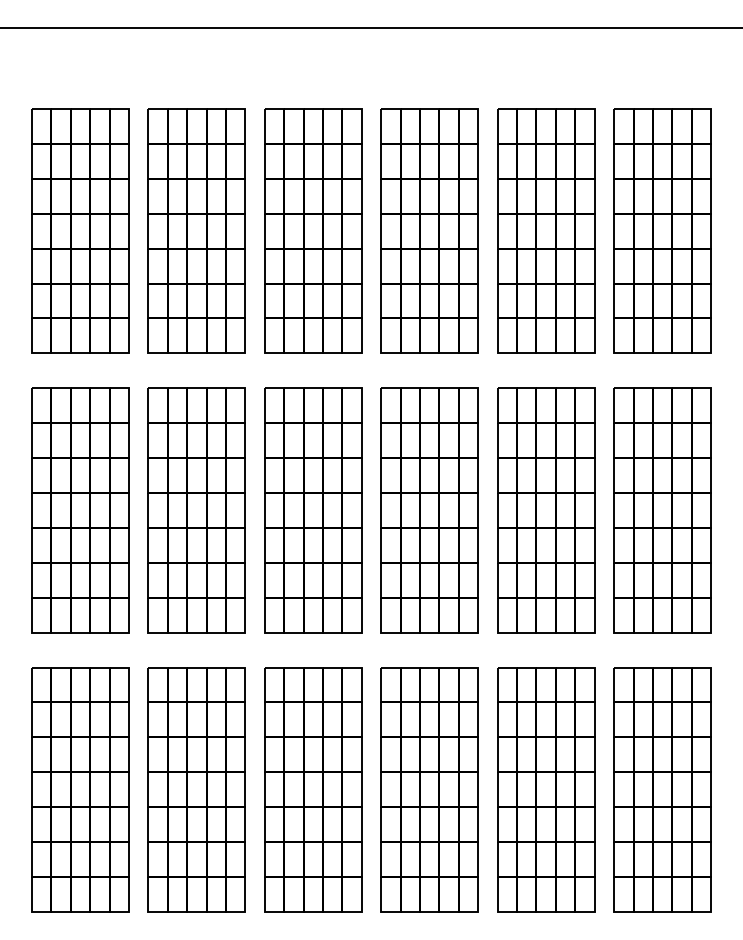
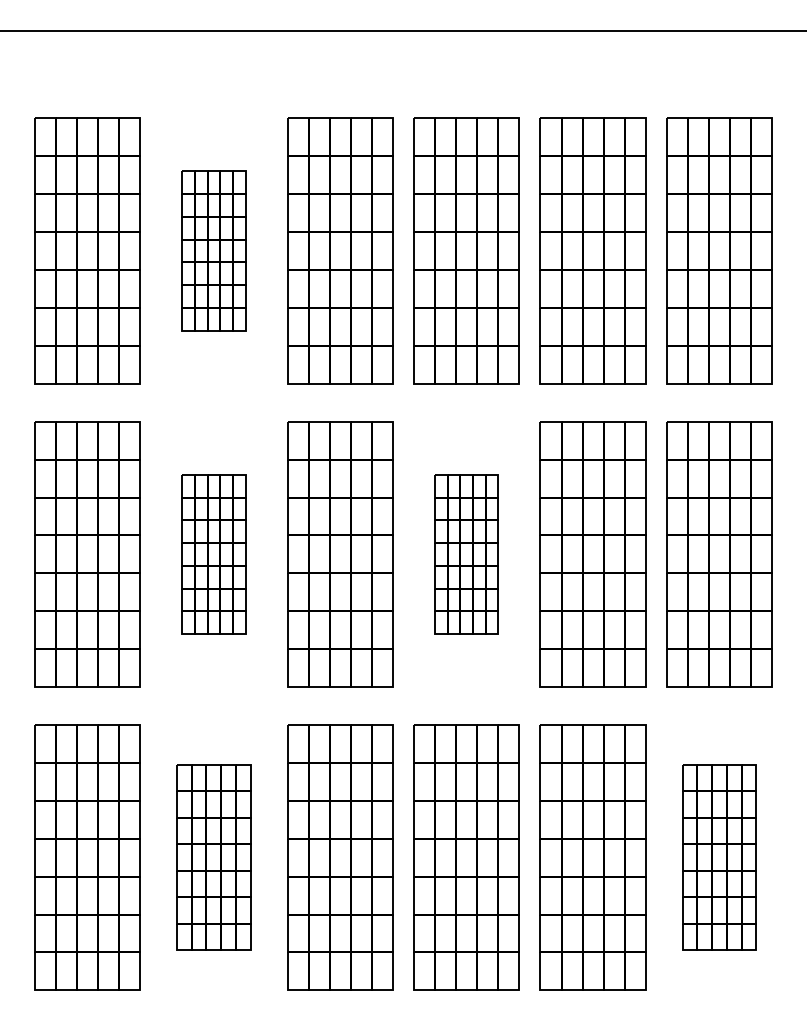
part: (196, 230) -> (213, 250), size x0.6
part: (196, 510) -> (213, 554), size x0.6
part: (429, 510) -> (466, 554), size x0.6
part: (196, 789) -> (213, 857), size x0.7
part: (662, 789) -> (719, 857), size x0.7

